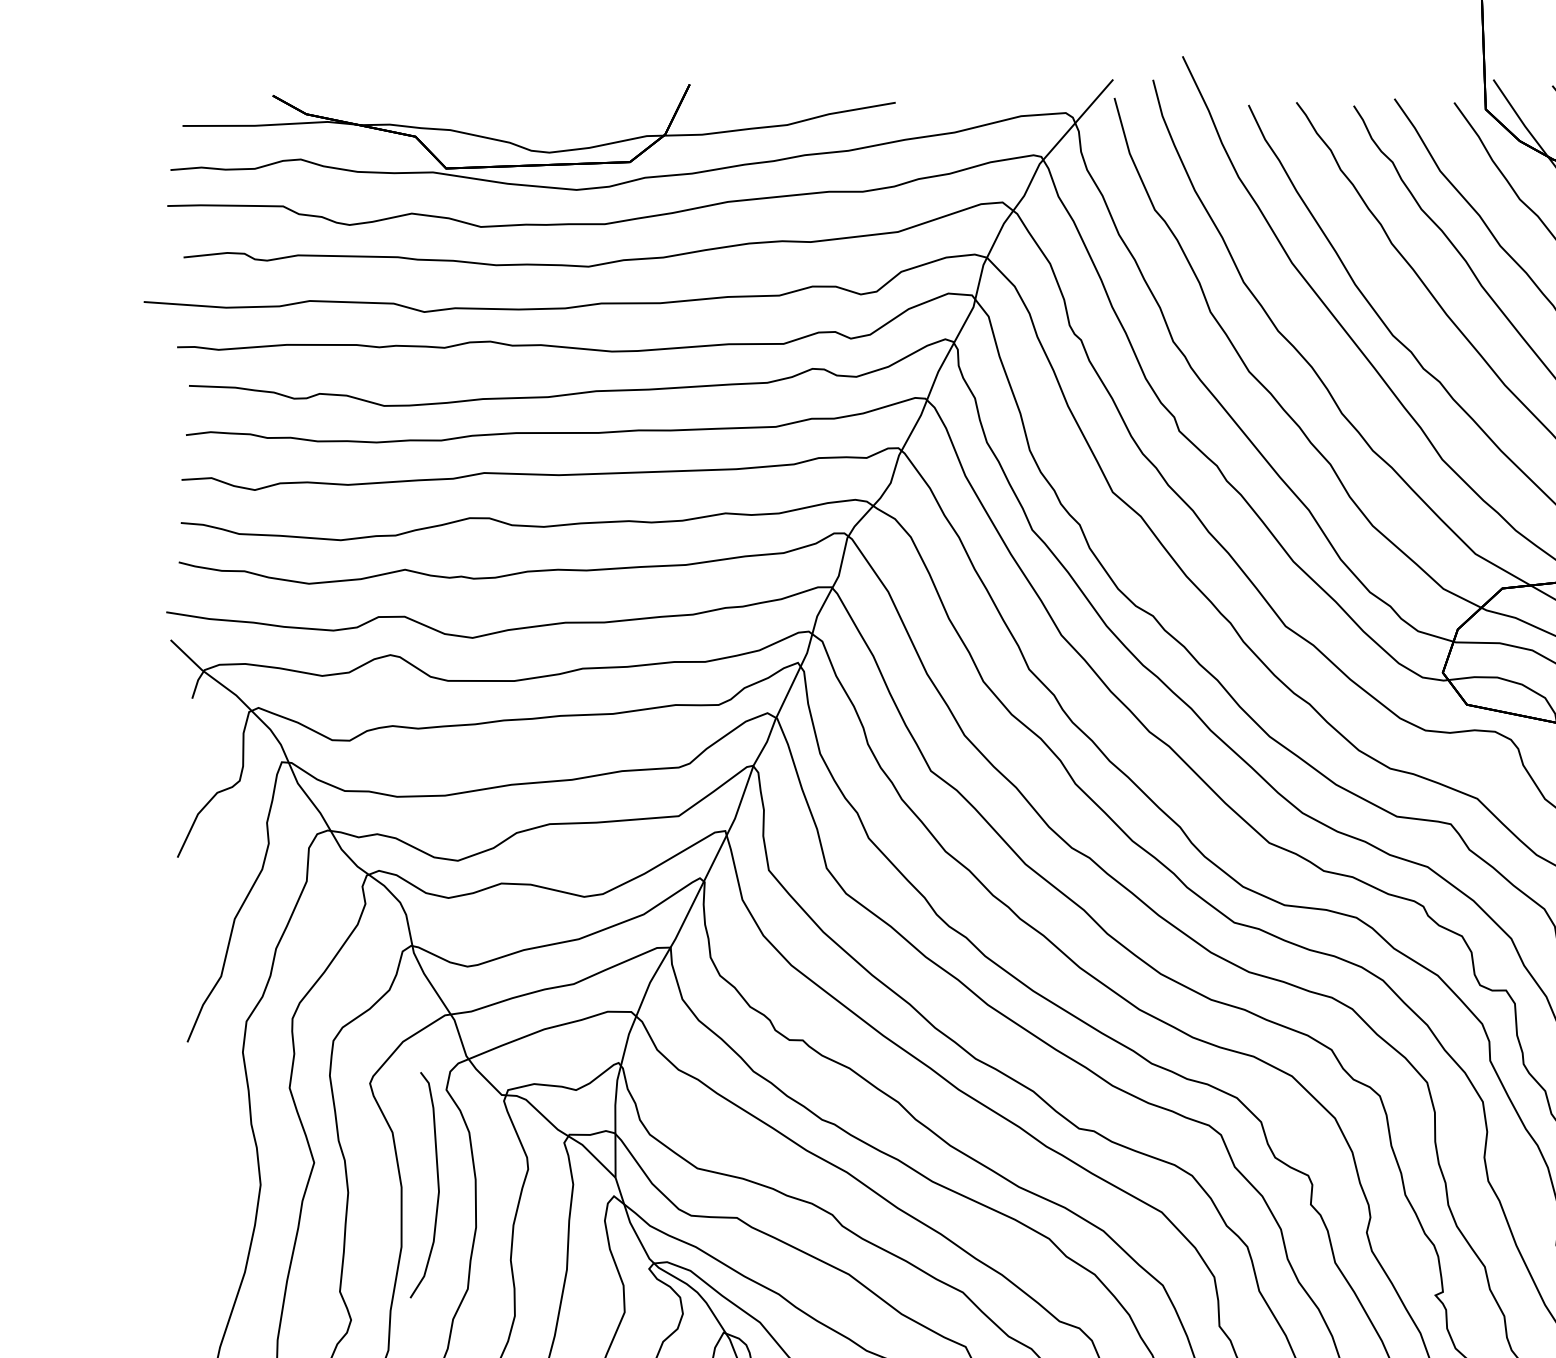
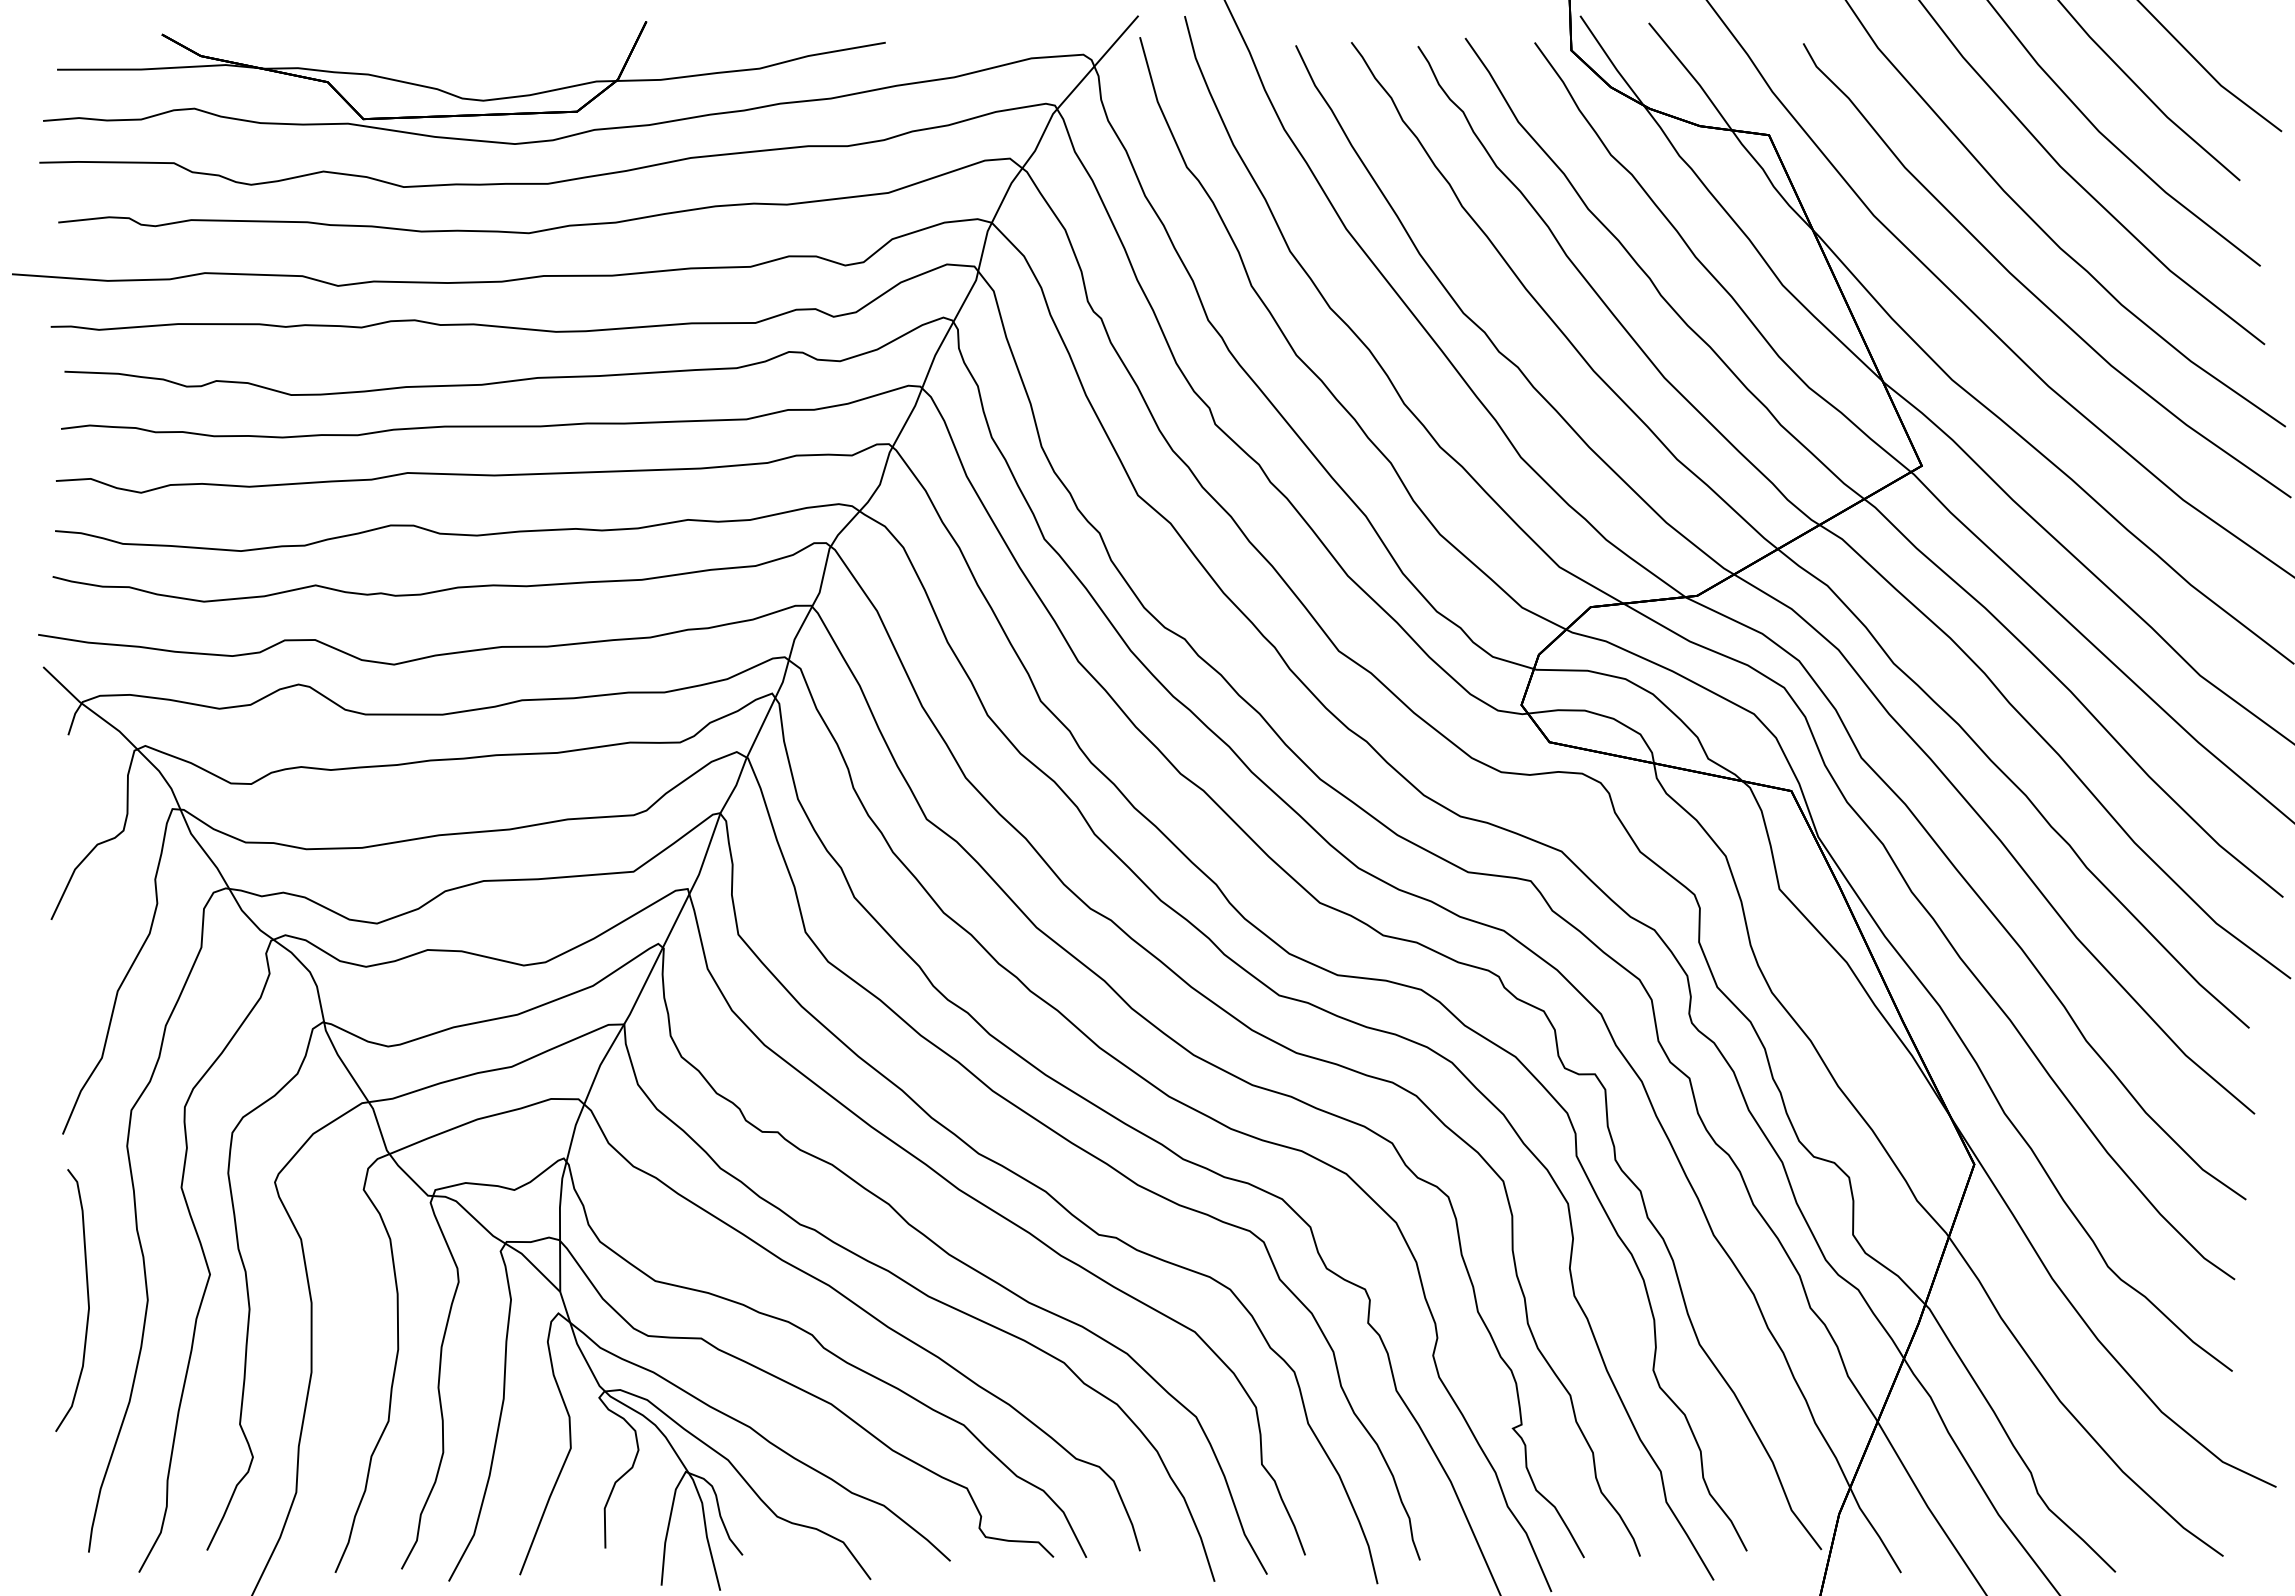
curve: (437, 1185) -> (87, 1300), moved

